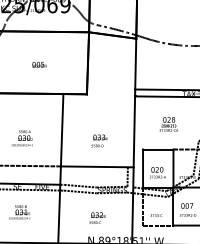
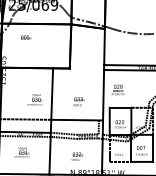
text: (40, 64) -> (26, 37), moved
text: (168, 123) -> (117, 89), moved
text: (21, 137) -> (34, 99), moved

